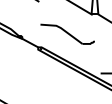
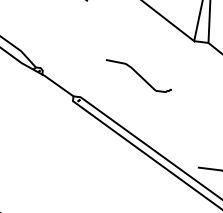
part: (67, 33) -> (138, 74), size x0.6

